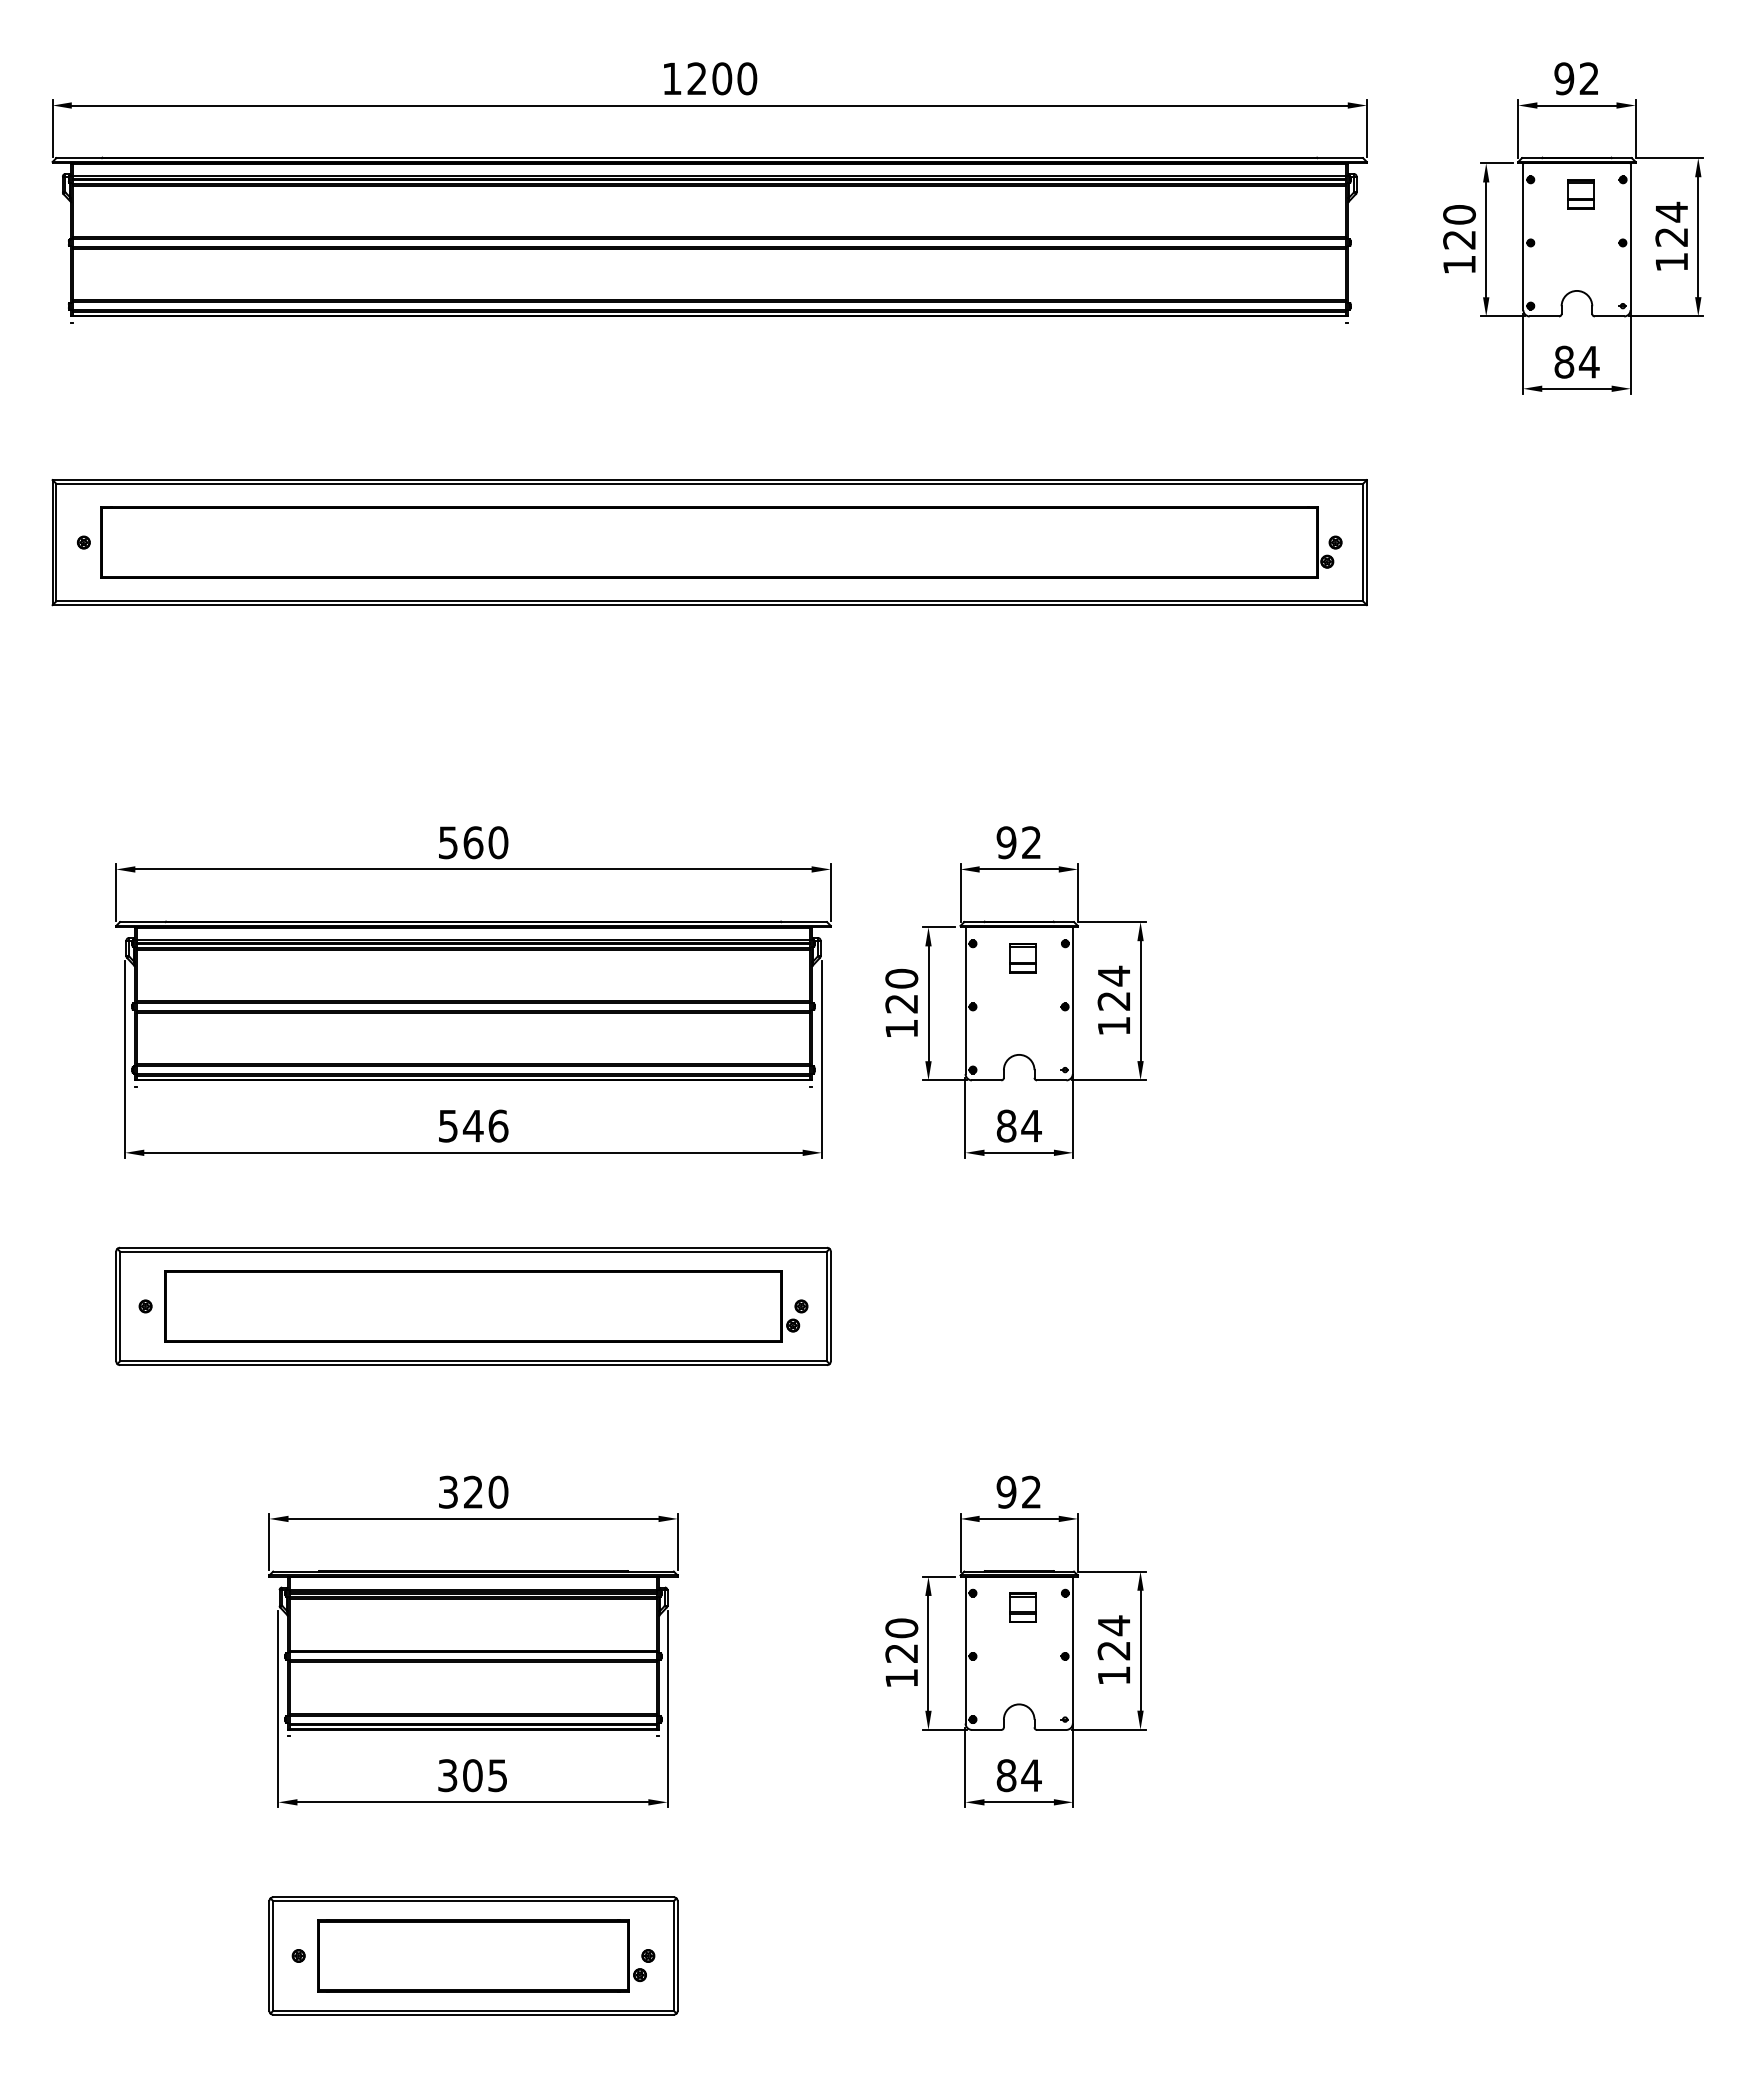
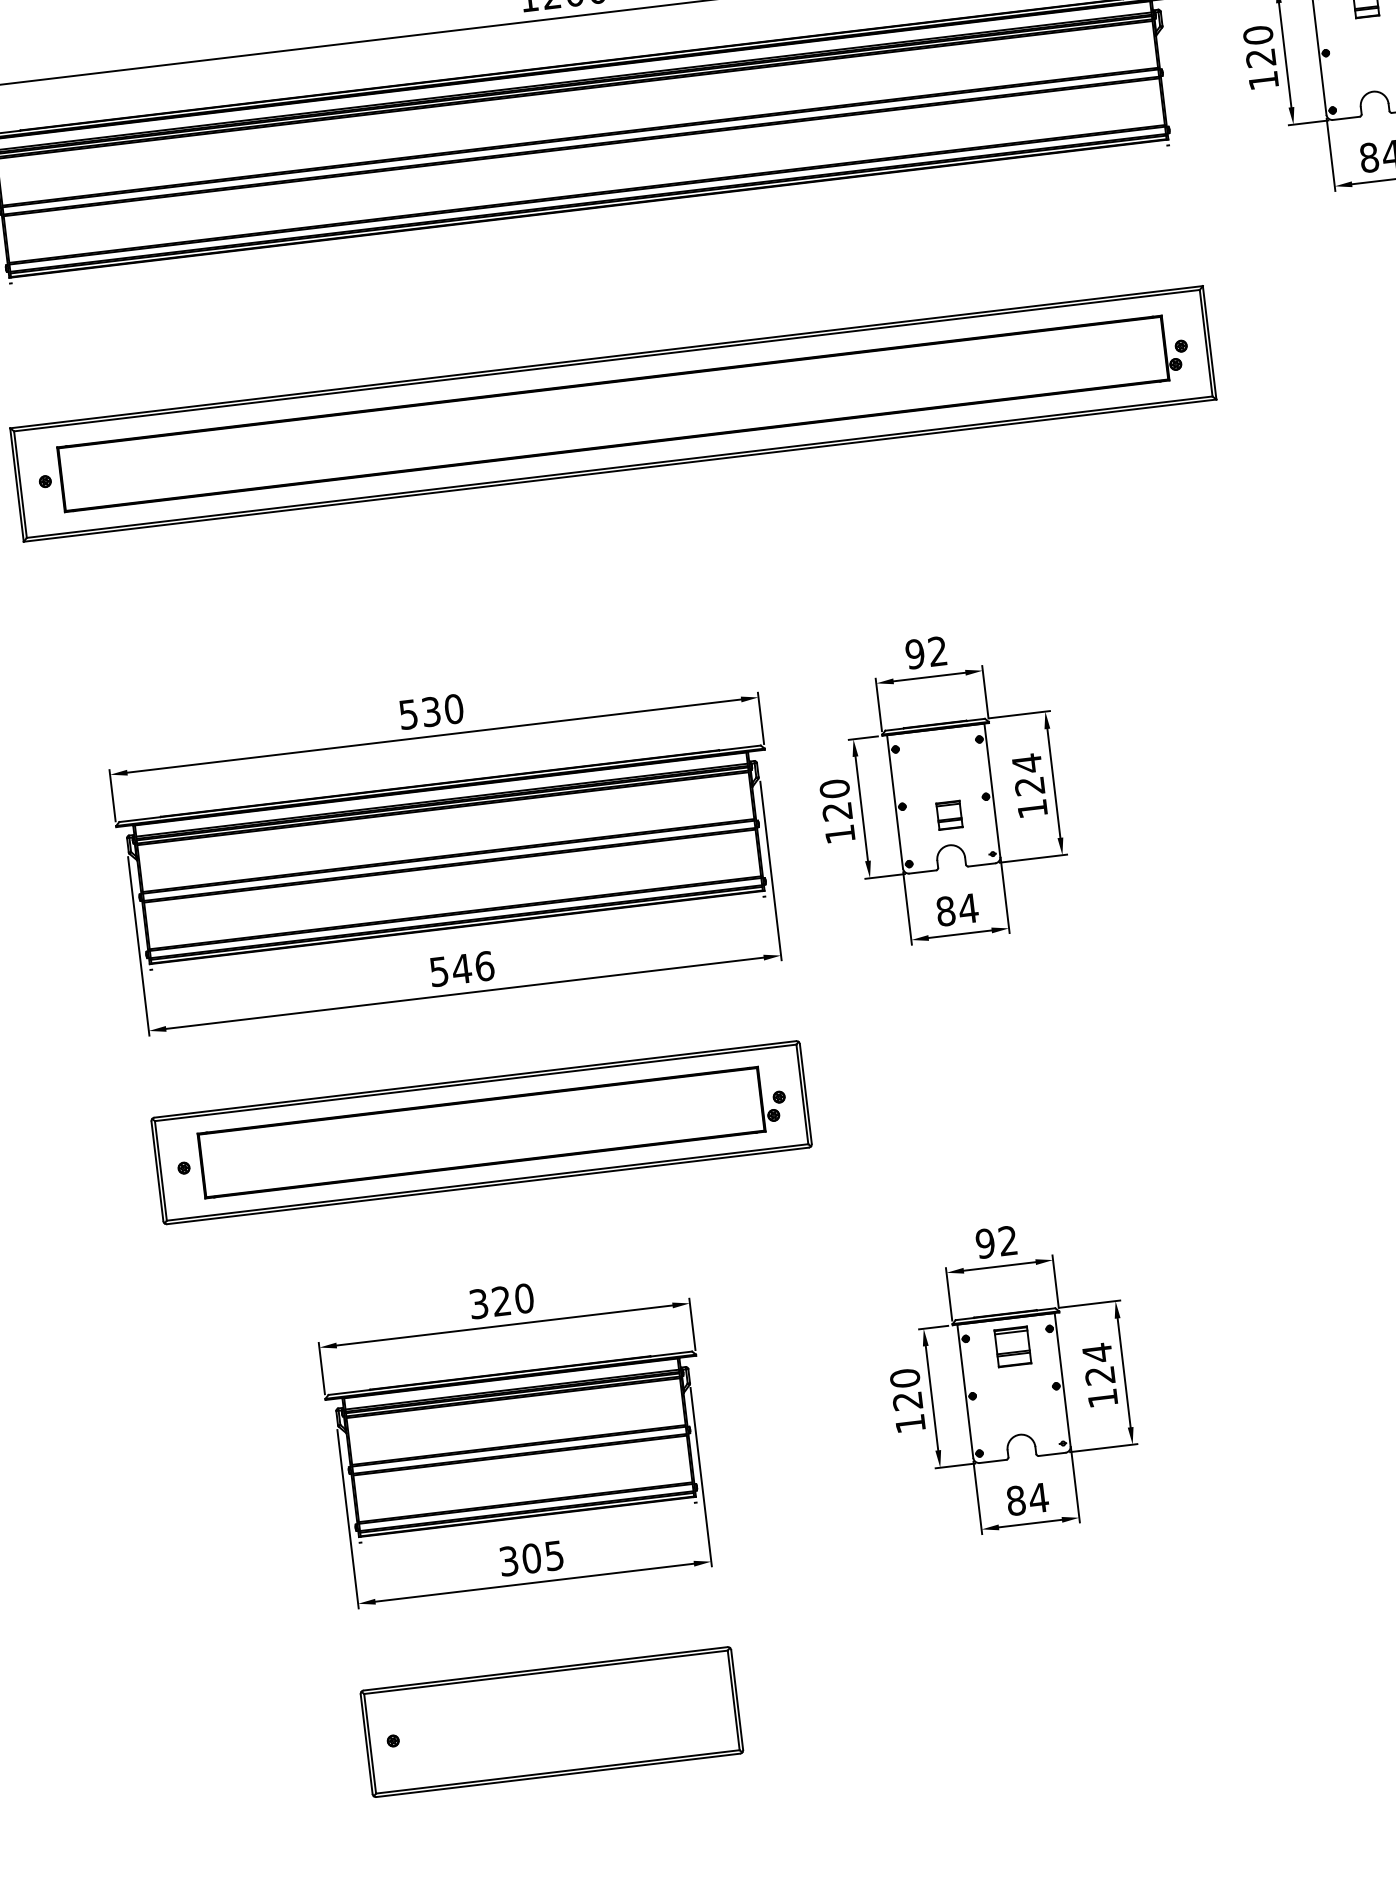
text: (473, 842) -> (431, 711), 560 -> 530
part: (1022, 958) -> (949, 815), moved
part: (1022, 1607) -> (1012, 1346), size x1.4
part: (486, 1955) -> (563, 1720), removed

